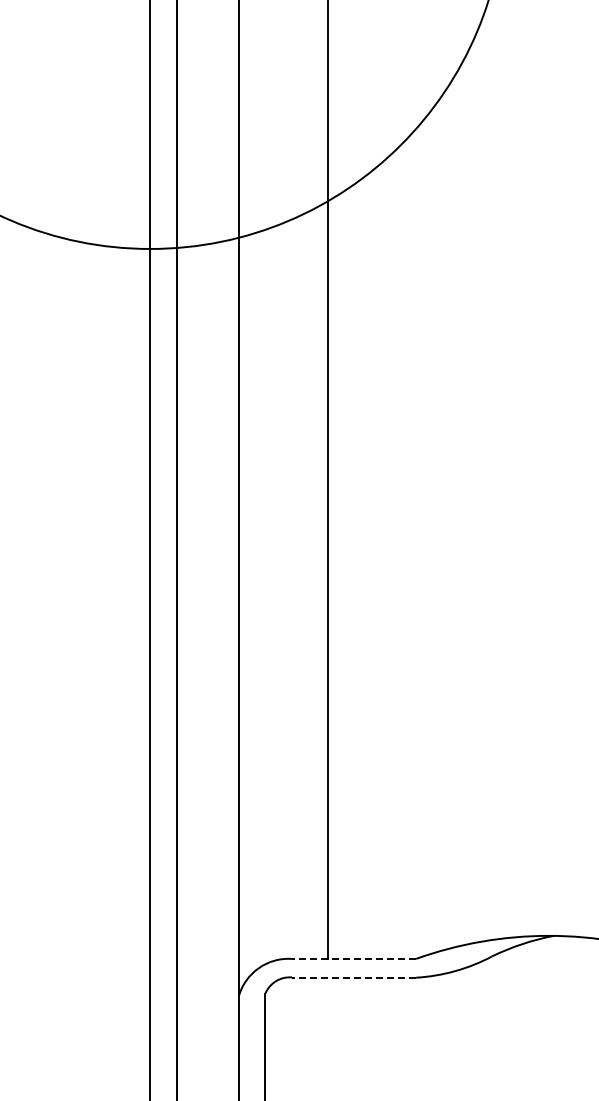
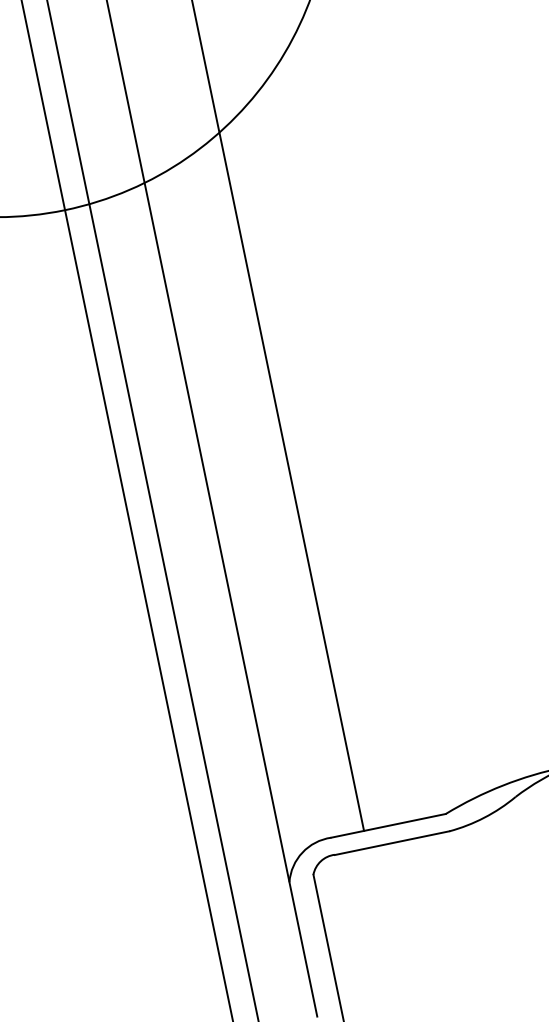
line: (353, 958) -> (387, 825), dashed -> solid
line: (353, 977) -> (391, 843), dashed -> solid

